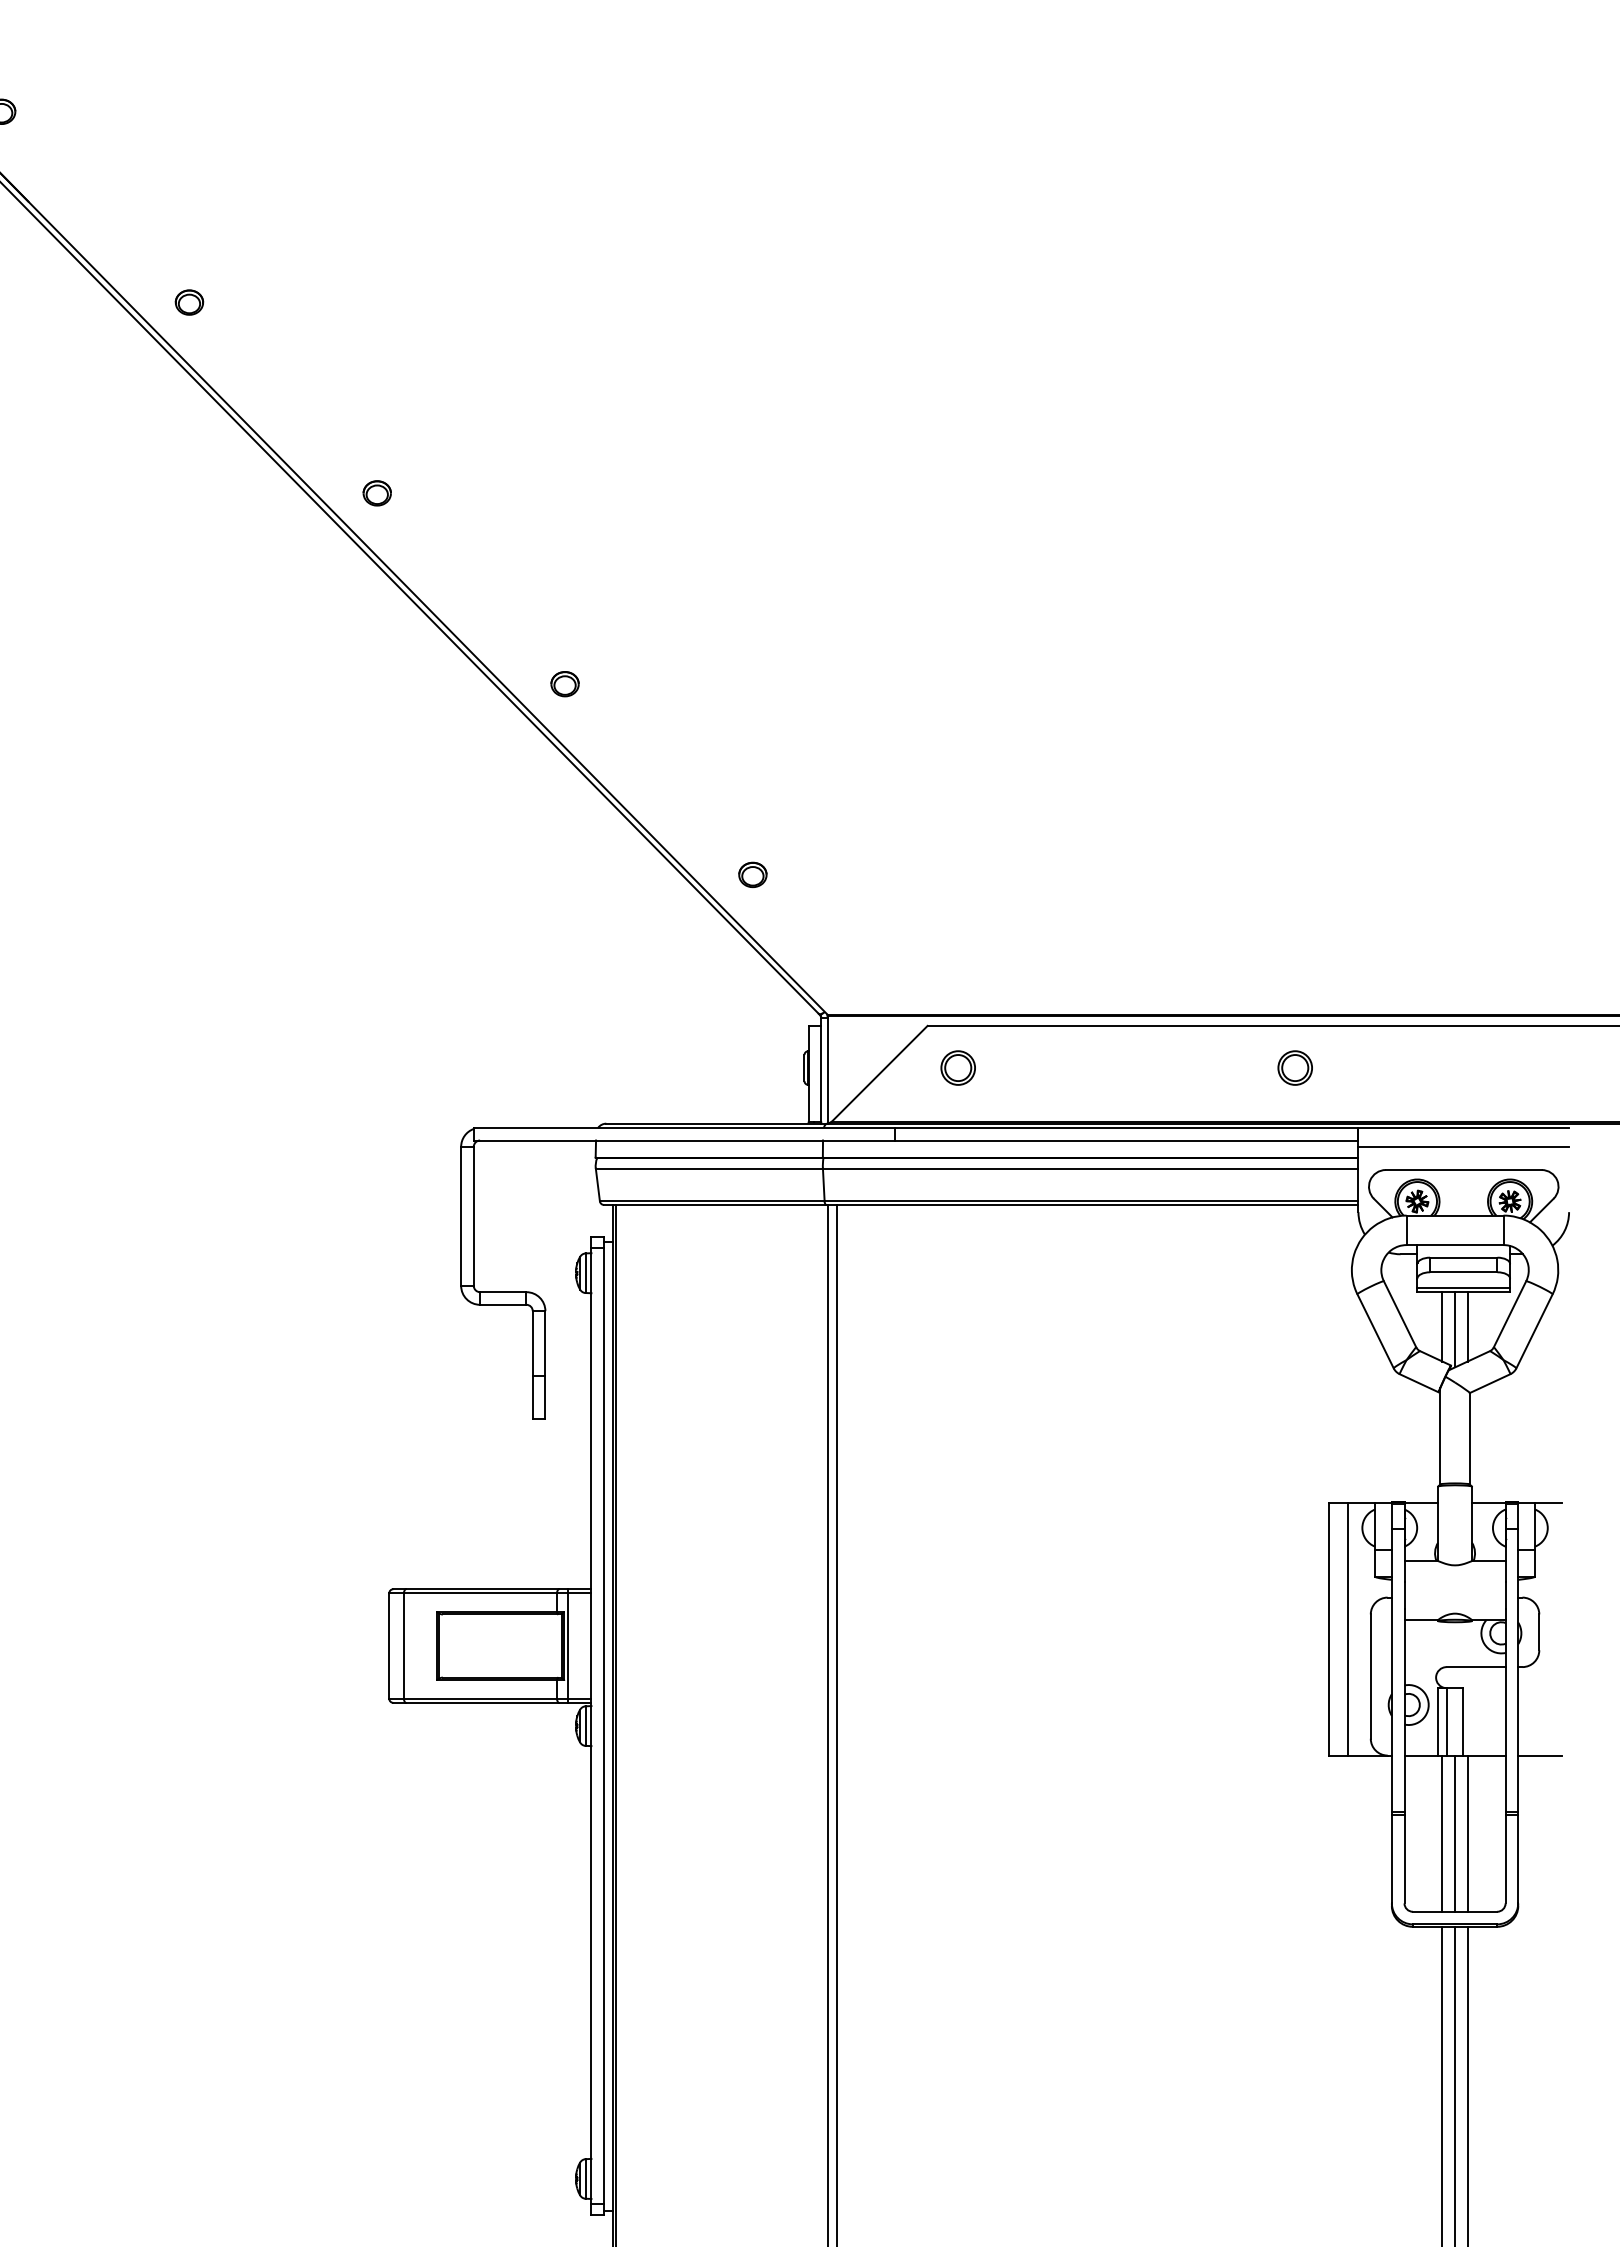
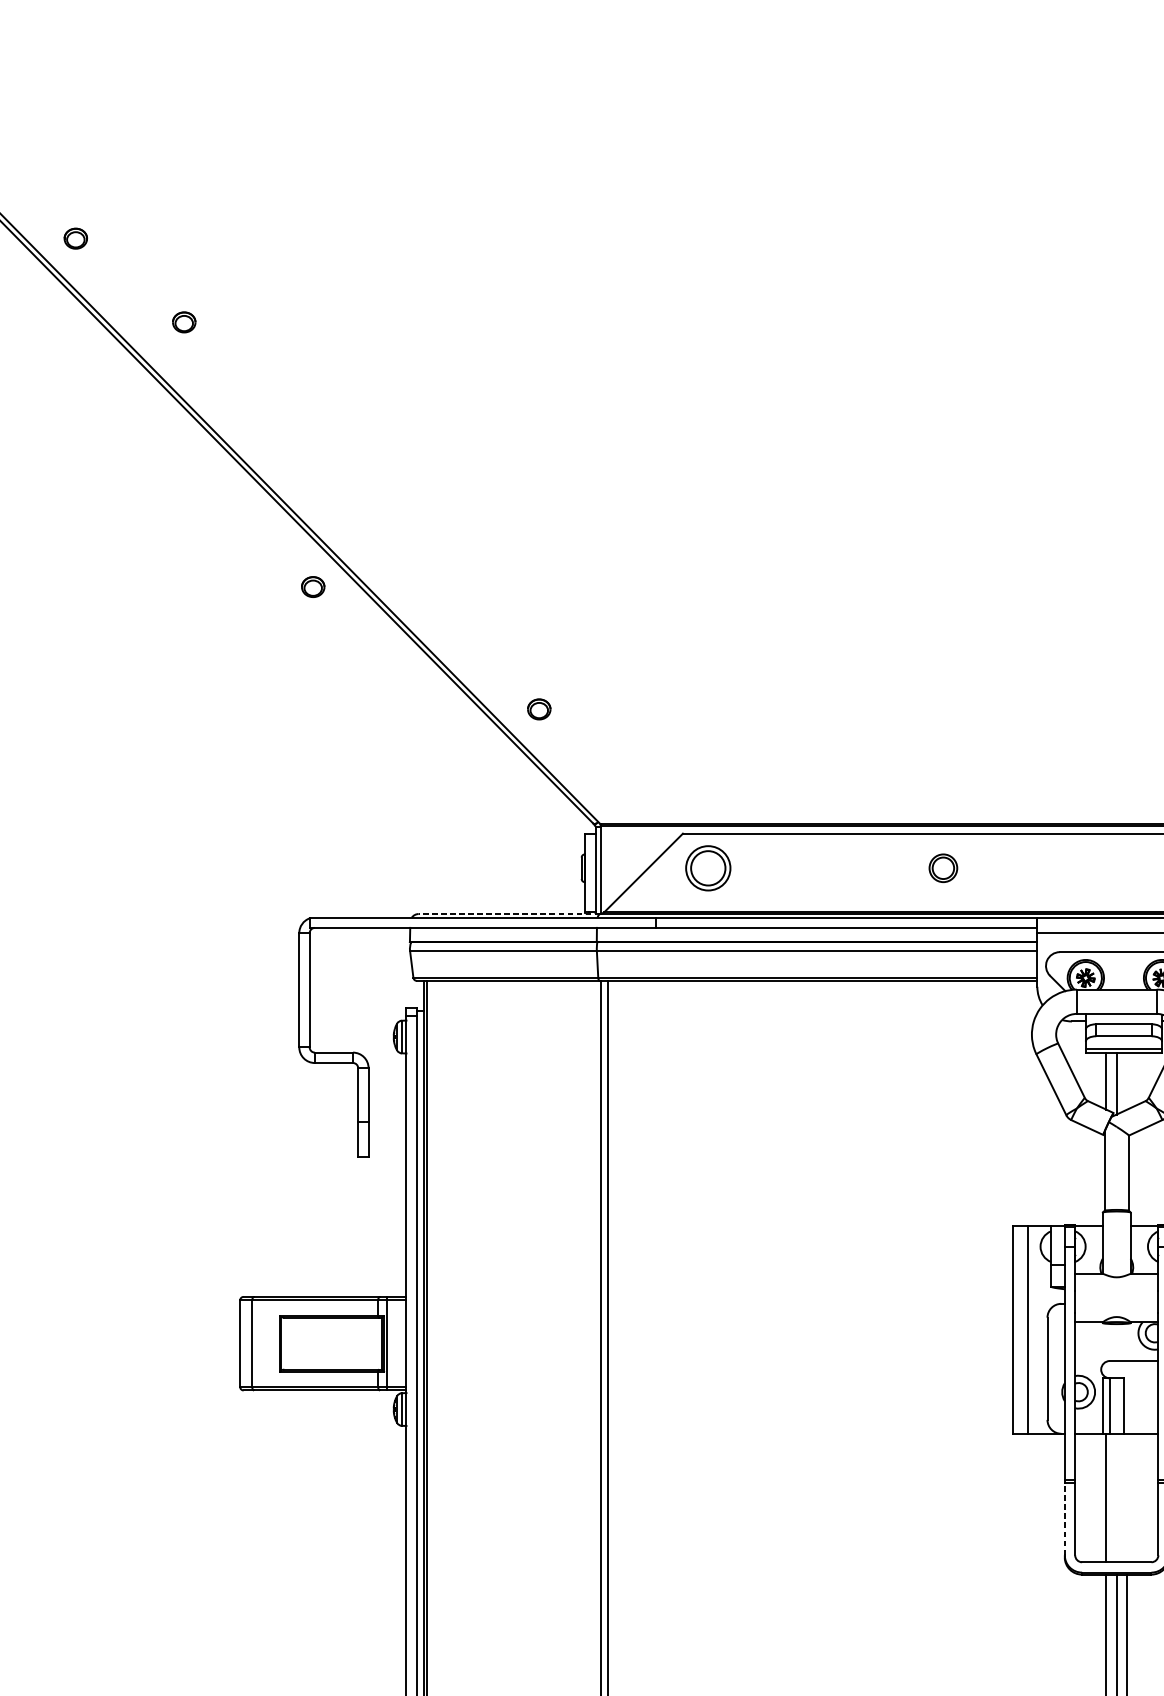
part: (376, 493) -> (183, 322), moved
part: (564, 684) -> (312, 587), moved
part: (957, 1067) -> (707, 867), size x1.6
part: (1294, 1067) -> (942, 867), moved
line: (716, 1123) -> (509, 913), solid -> dashed
line: (1467, 1326) -> (1127, 1080), removed
line: (1455, 1833) -> (1117, 1497), removed
line: (1467, 1833) -> (1127, 1497), removed
line: (1391, 1858) -> (1064, 1518), solid -> dashed

